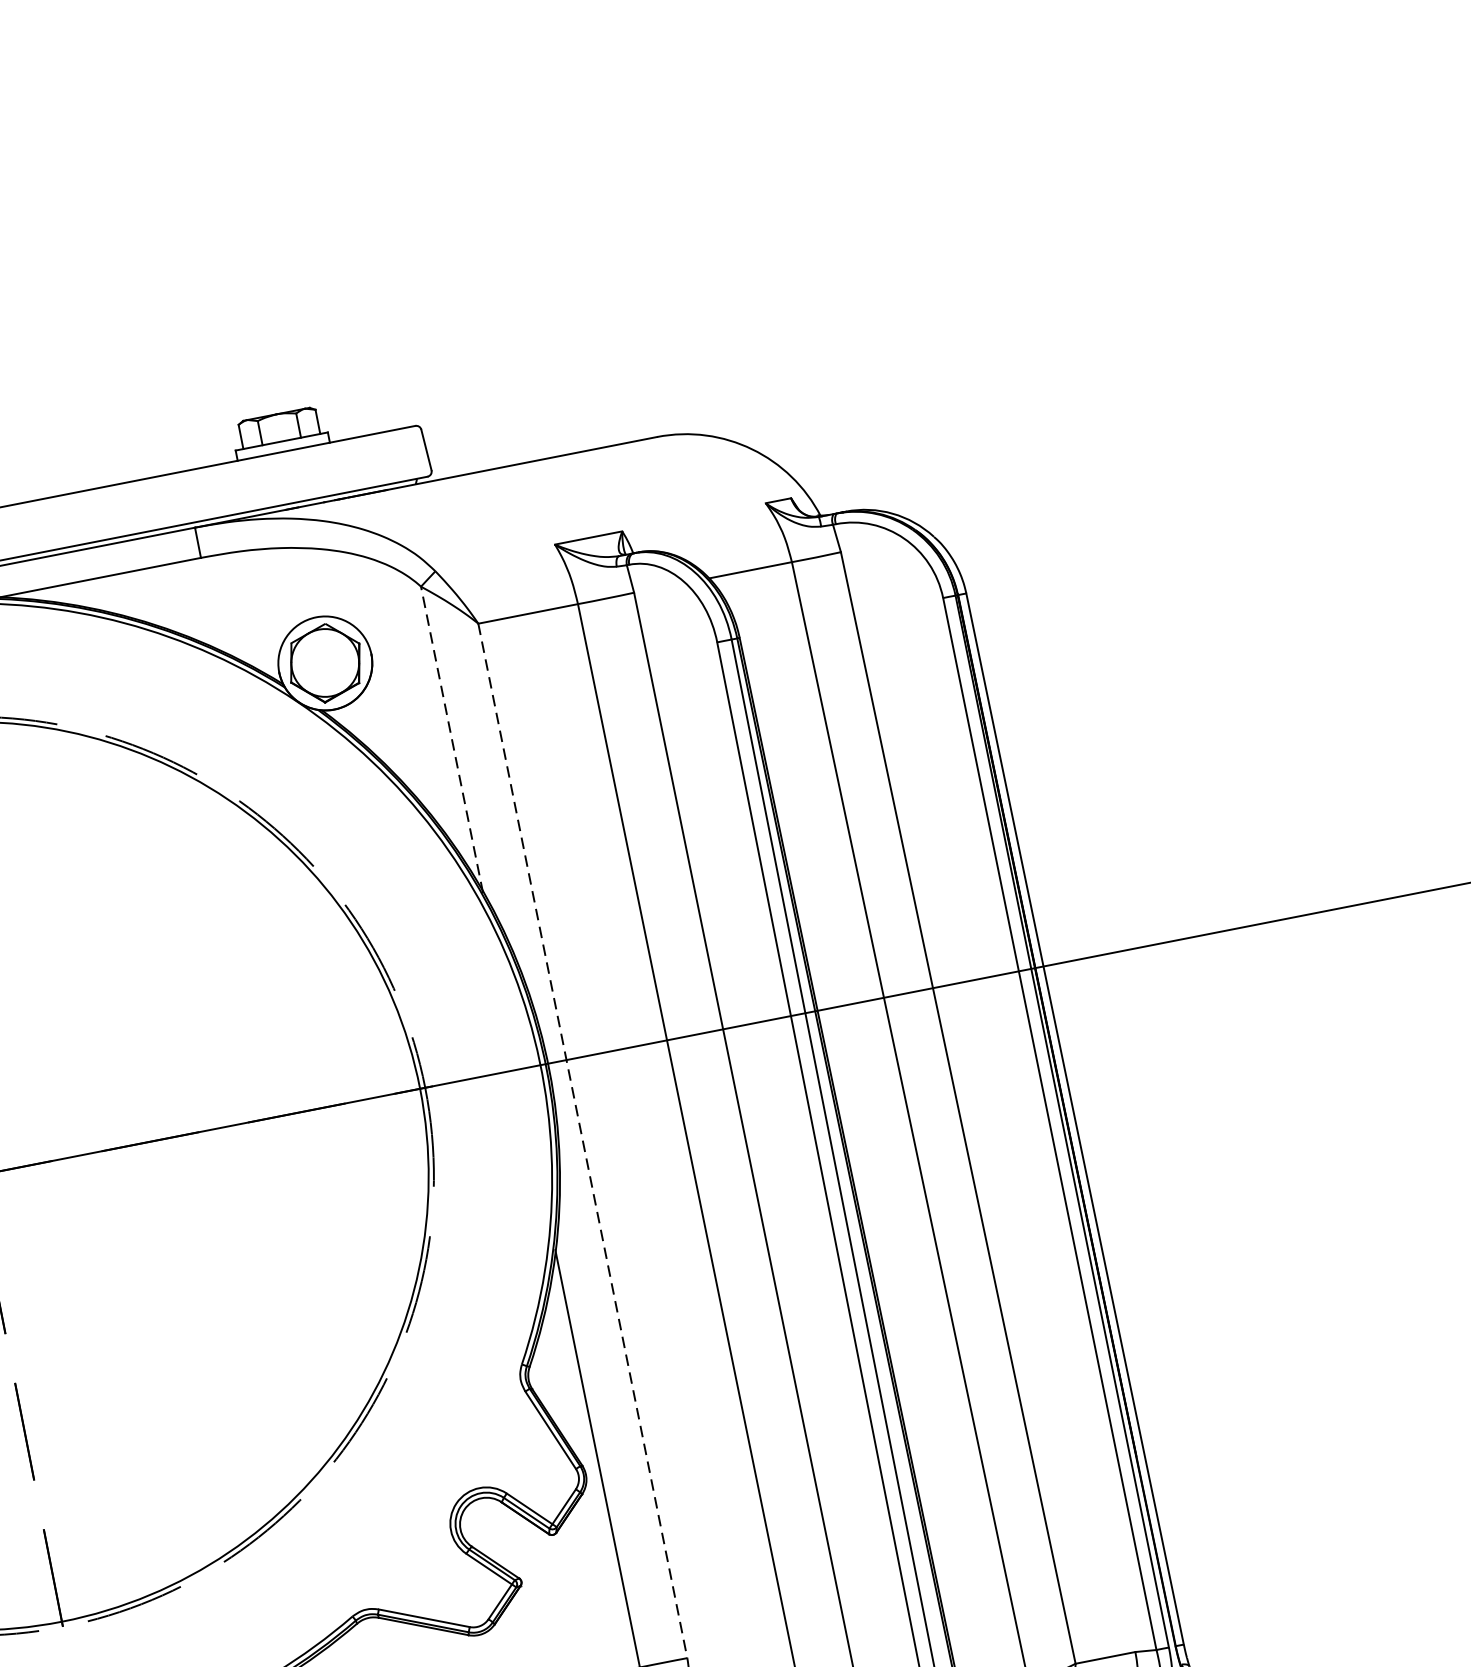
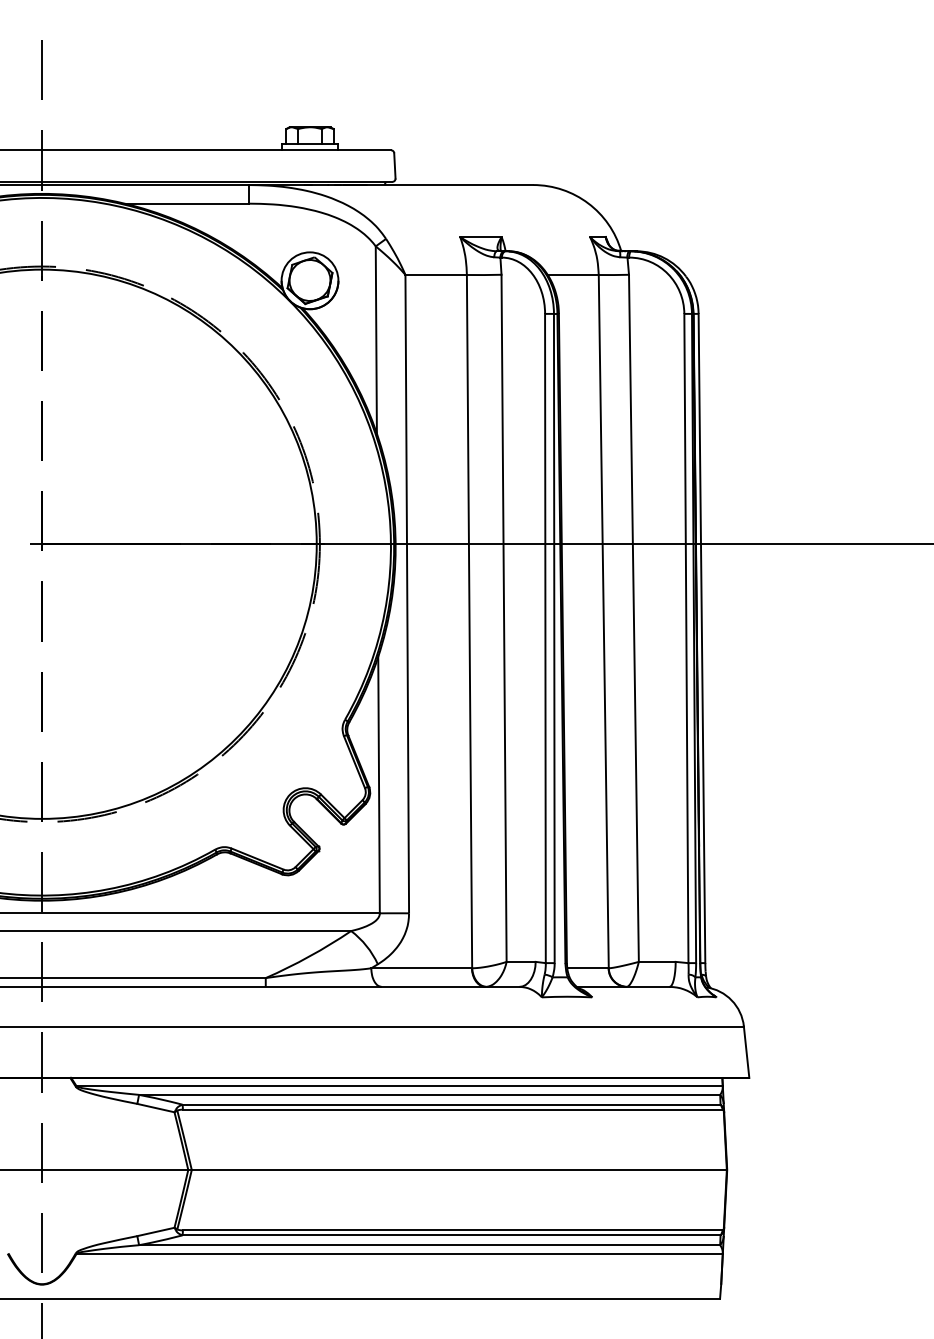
line: (452, 739) -> (376, 340), dashed -> solid
line: (583, 1141) -> (407, 594), dashed -> solid

